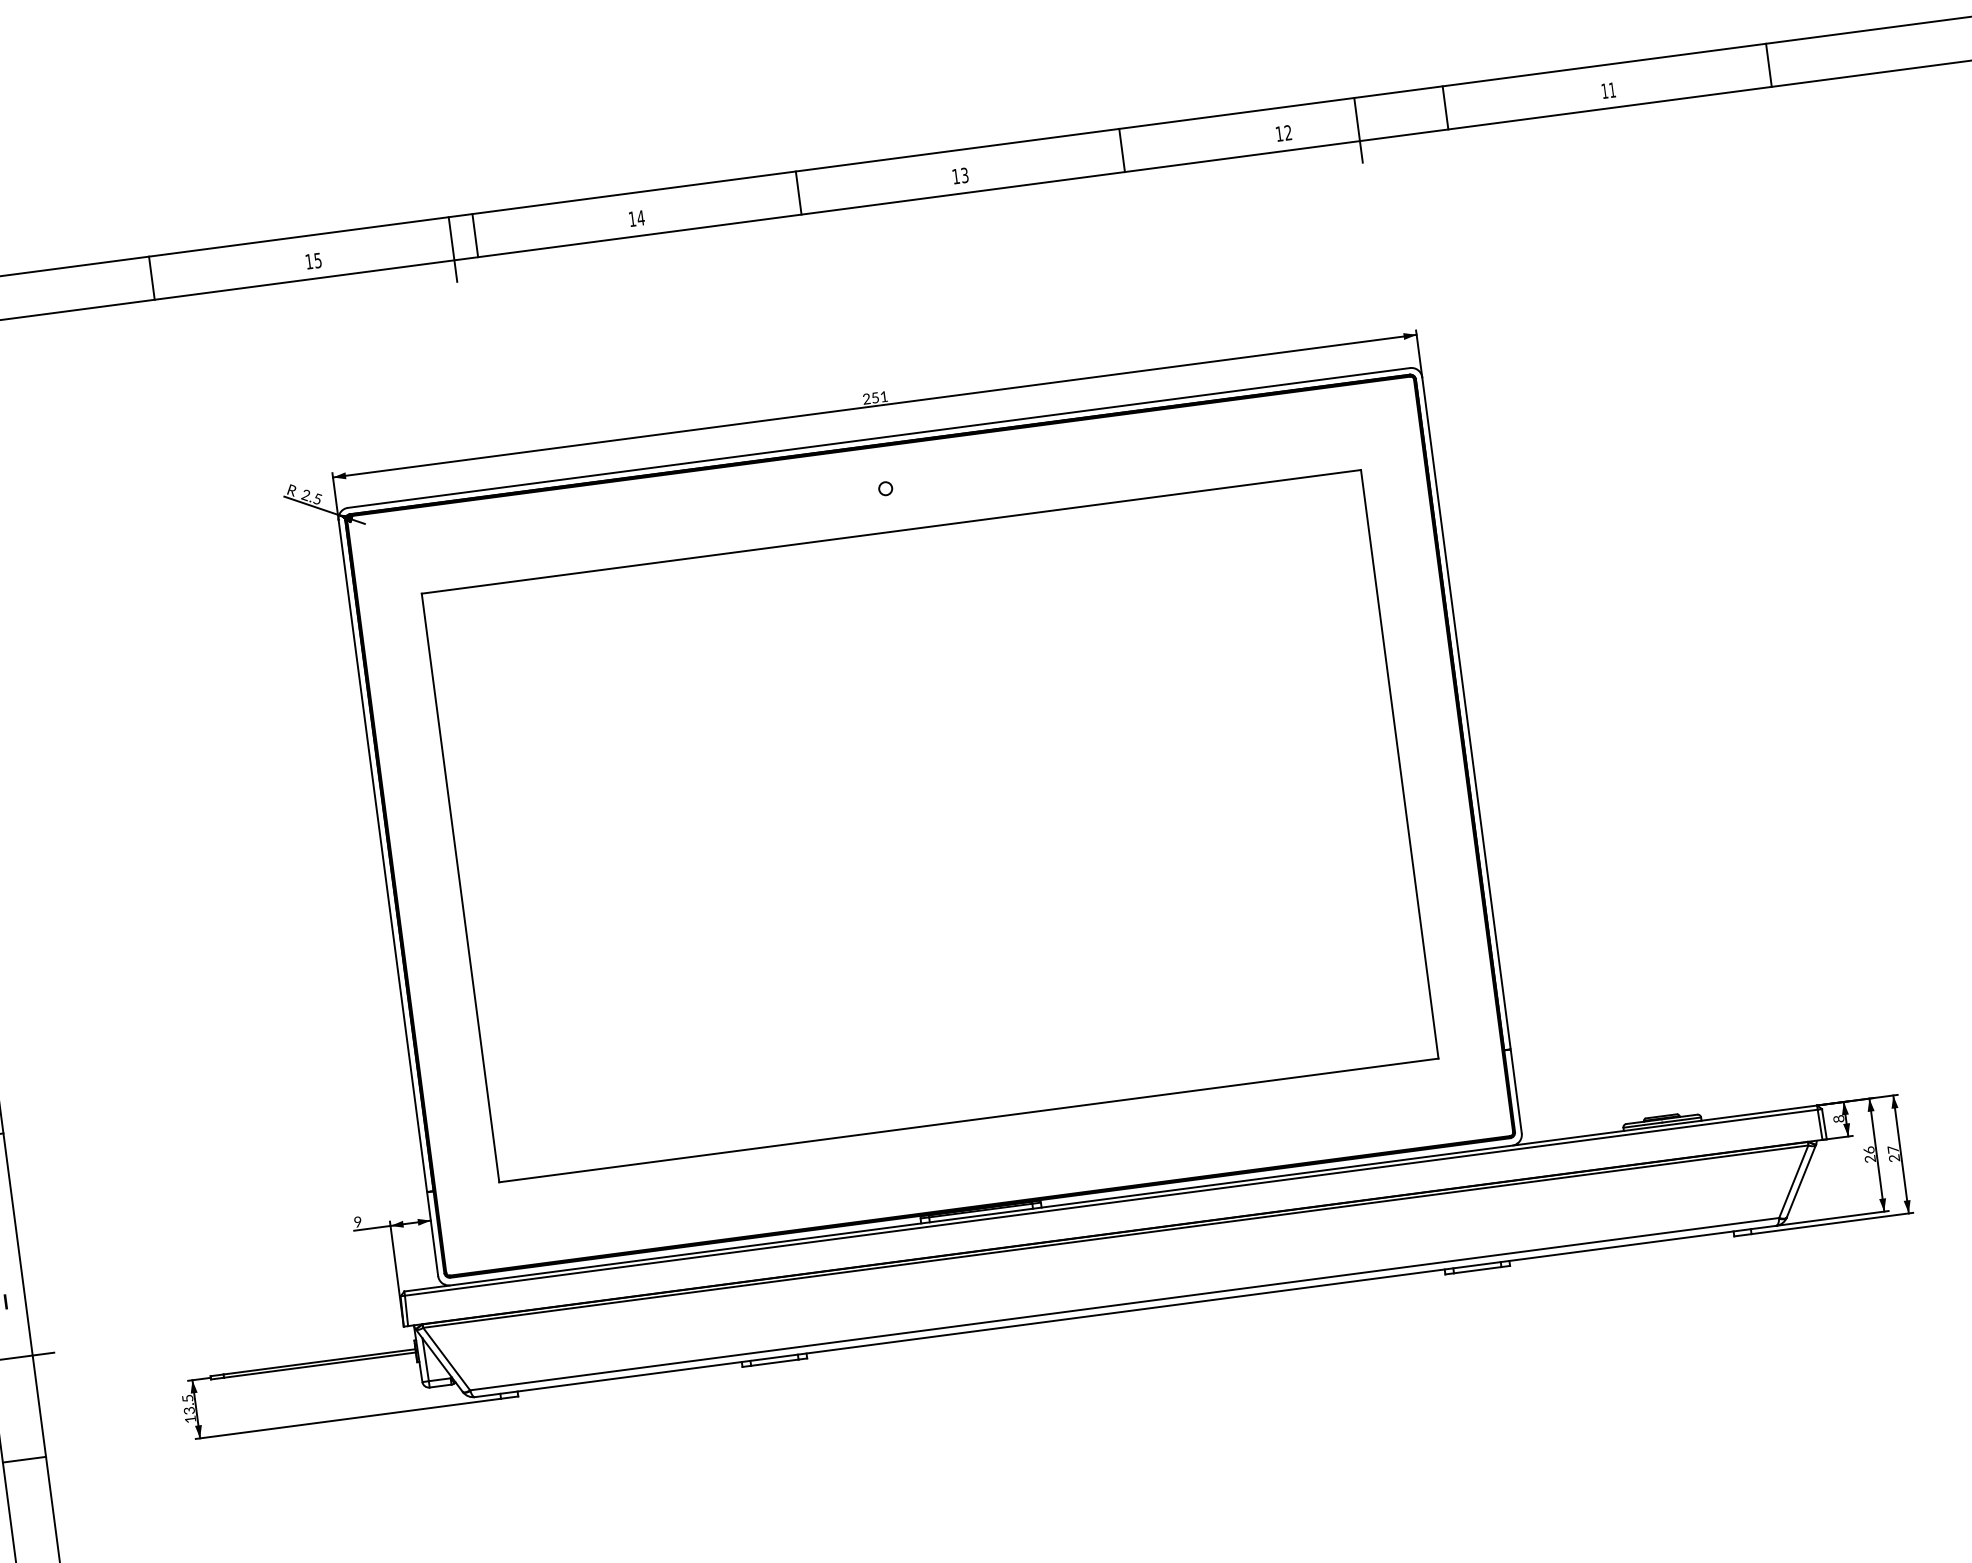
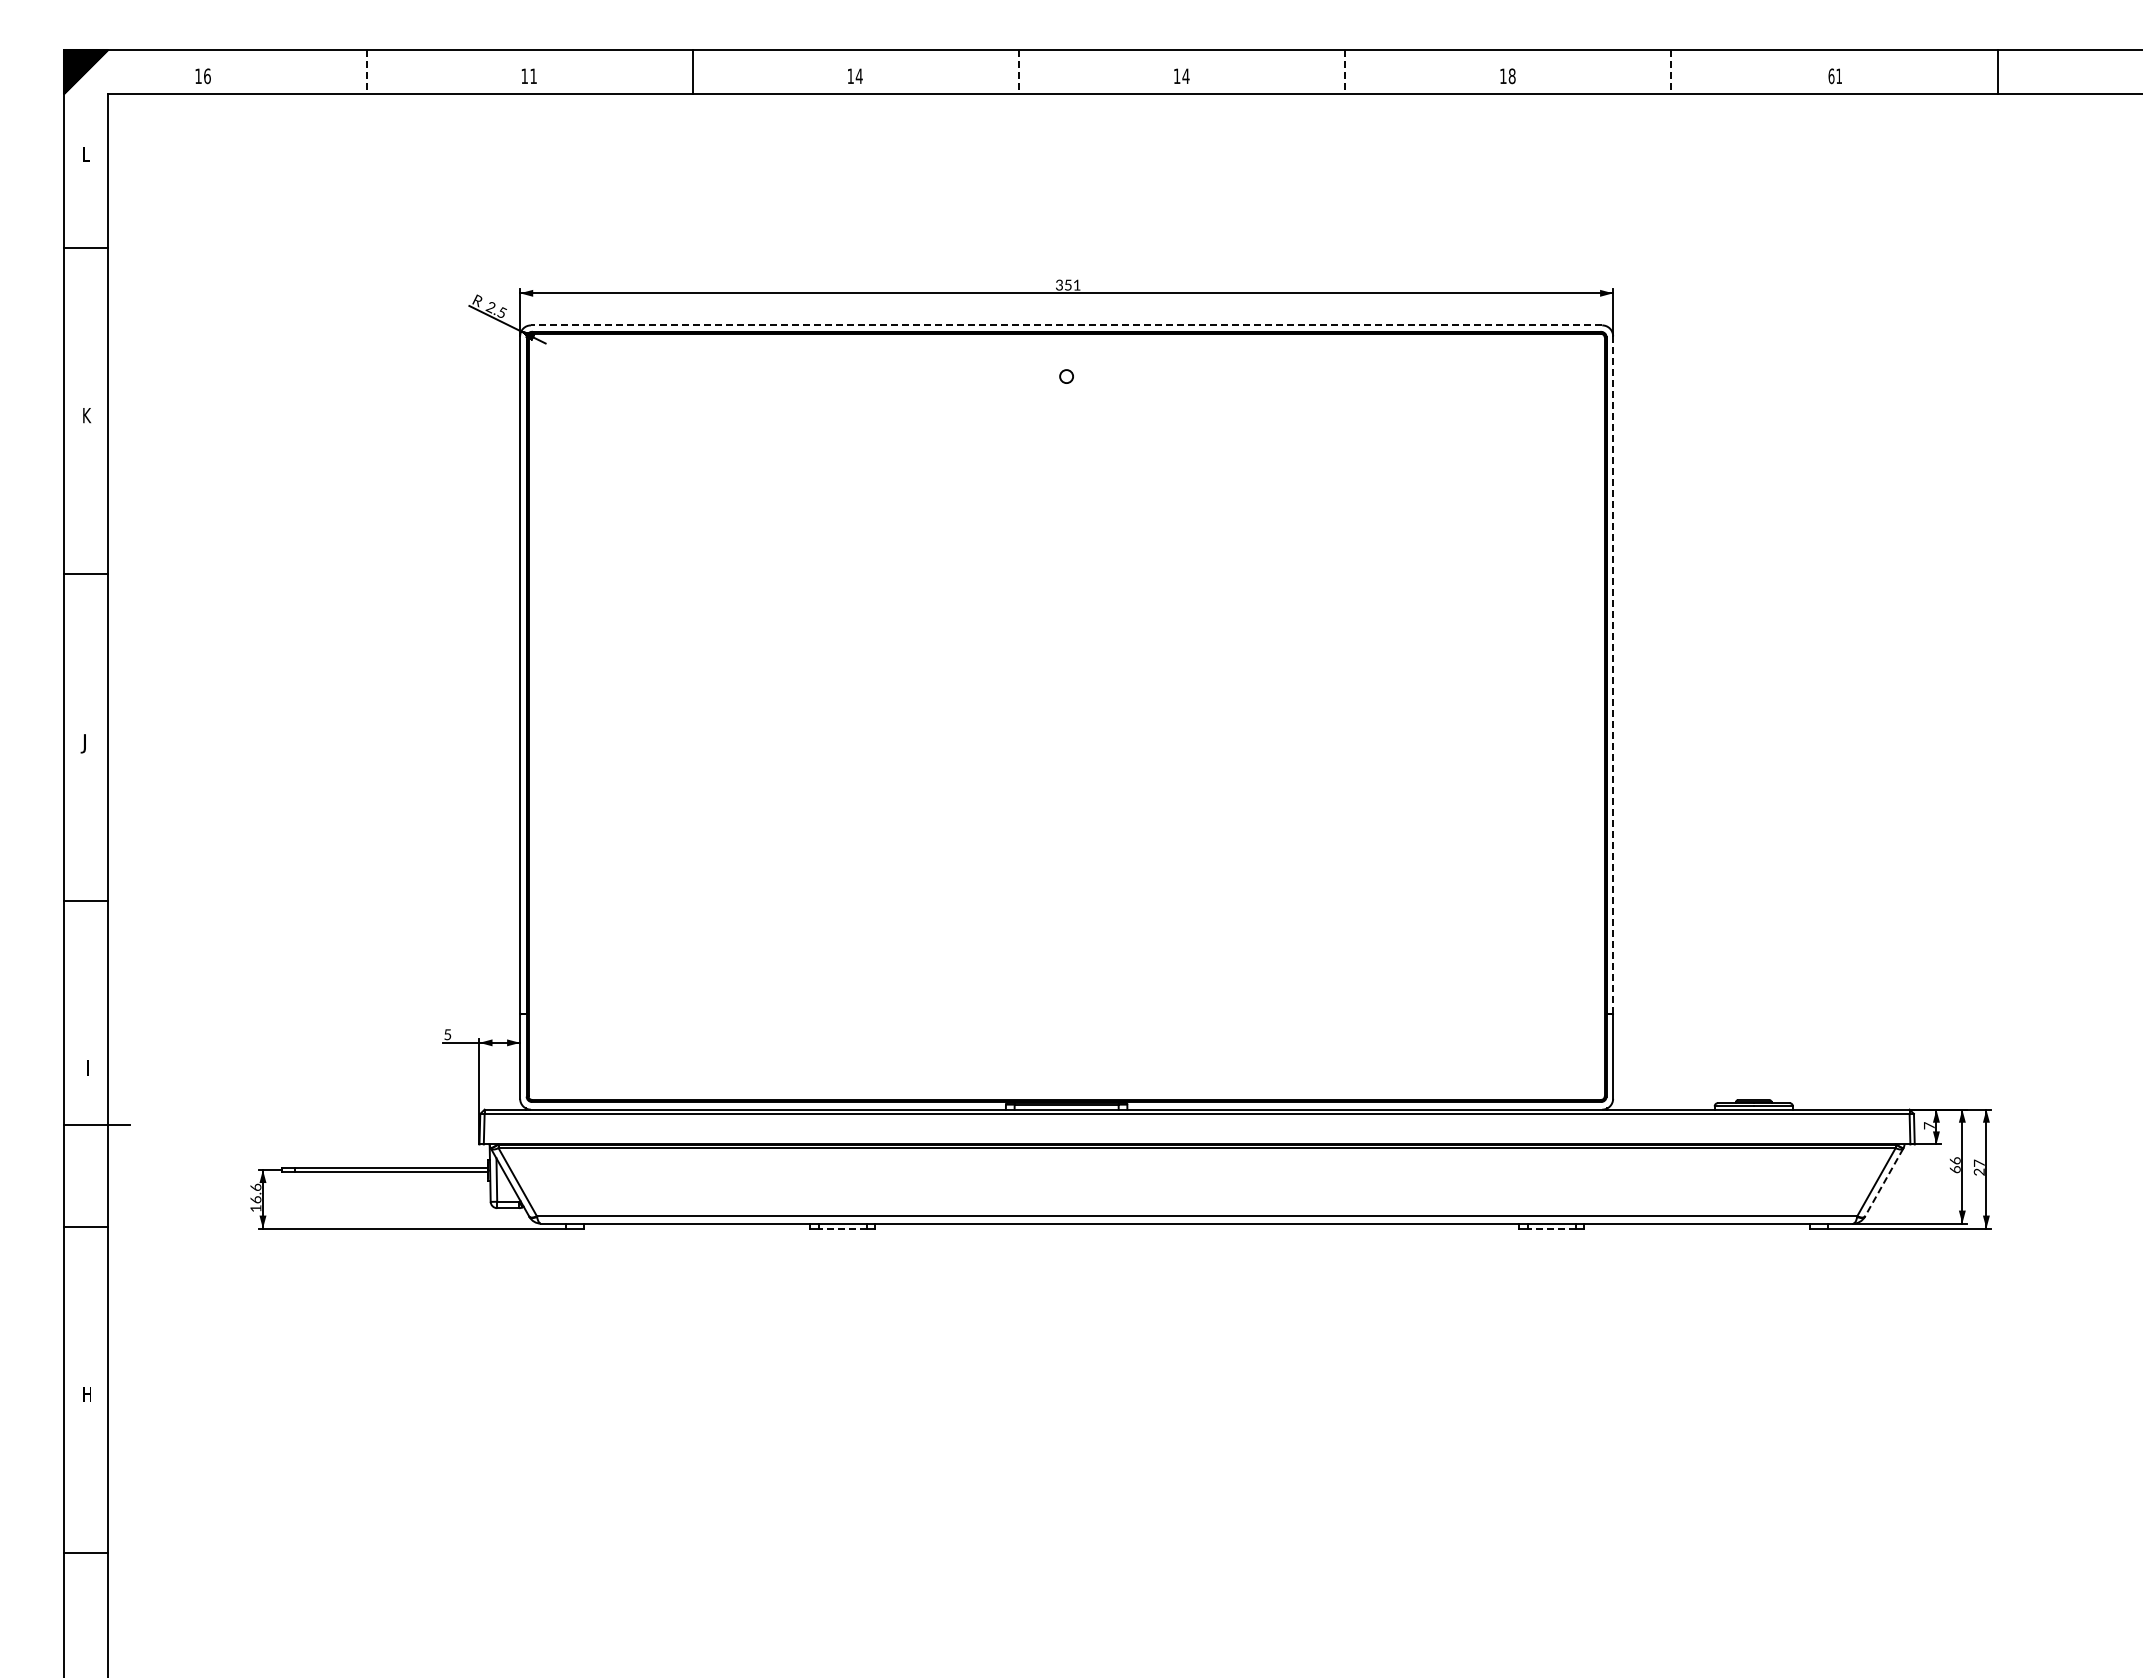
text: (1604, 91) -> (1831, 76), 11 -> 61
line: (1445, 108) -> (1671, 72), solid -> dashed
line: (1358, 129) -> (1582, 82), removed
text: (1287, 133) -> (1511, 76), 12 -> 18
line: (1122, 150) -> (1345, 72), solid -> dashed
text: (964, 175) -> (1185, 76), 13 -> 14
line: (798, 193) -> (1018, 72), solid -> dashed
line: (452, 249) -> (668, 82), removed
text: (317, 260) -> (533, 76), 15 -> 11
line: (151, 278) -> (366, 72), solid -> dashed
text: (865, 400) -> (1058, 286), 251 -> 351
line: (878, 438) -> (1066, 325), solid -> dashed
line: (1466, 713) -> (1613, 675), solid -> dashed
part: (929, 825) -> (1066, 716), removed
text: (1838, 1118) -> (1929, 1125), 8 -> 7
text: (1869, 1158) -> (1954, 1169), 26 -> 66
line: (1800, 1182) -> (1883, 1183), solid -> dashed
text: (357, 1221) -> (447, 1034), 9 -> 5
line: (1477, 1270) -> (1551, 1228), solid -> dashed
line: (774, 1362) -> (842, 1228), solid -> dashed
text: (188, 1404) -> (255, 1193), 13.5 -> 16.6

